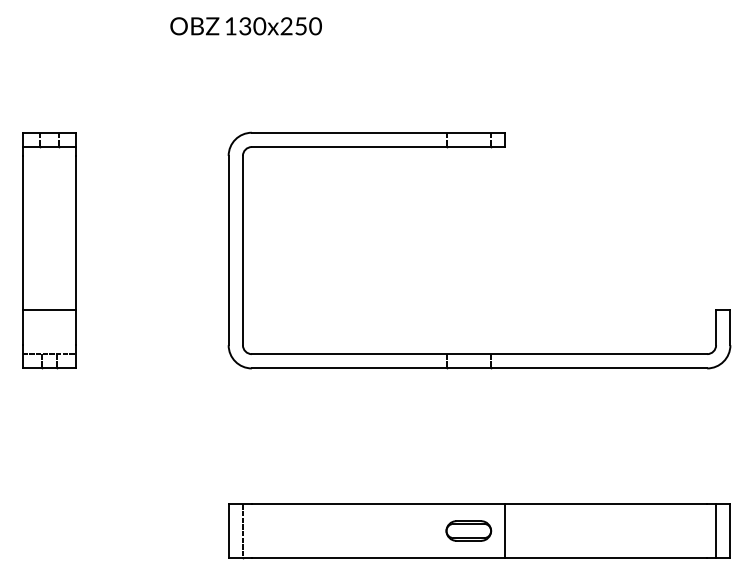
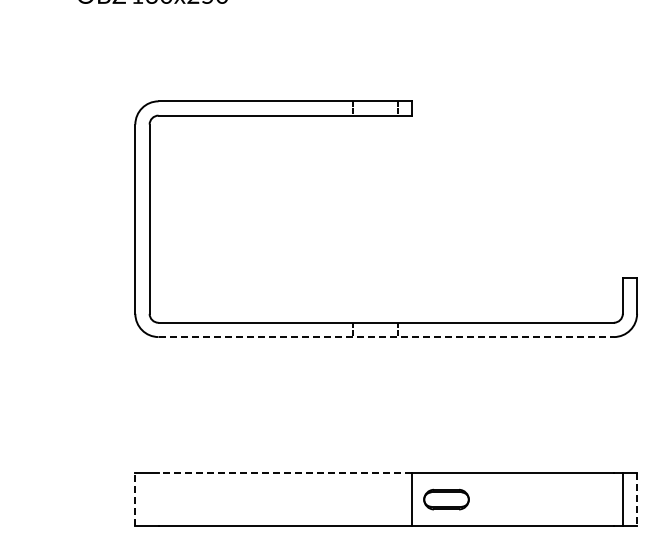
line: (479, 368) -> (386, 337), solid -> dashed
line: (378, 504) -> (285, 473), solid -> dashed
line: (242, 530) -> (149, 499), removed
part: (468, 530) -> (446, 499), moved
line: (228, 531) -> (135, 500), solid -> dashed
line: (730, 531) -> (637, 500), solid -> dashed

